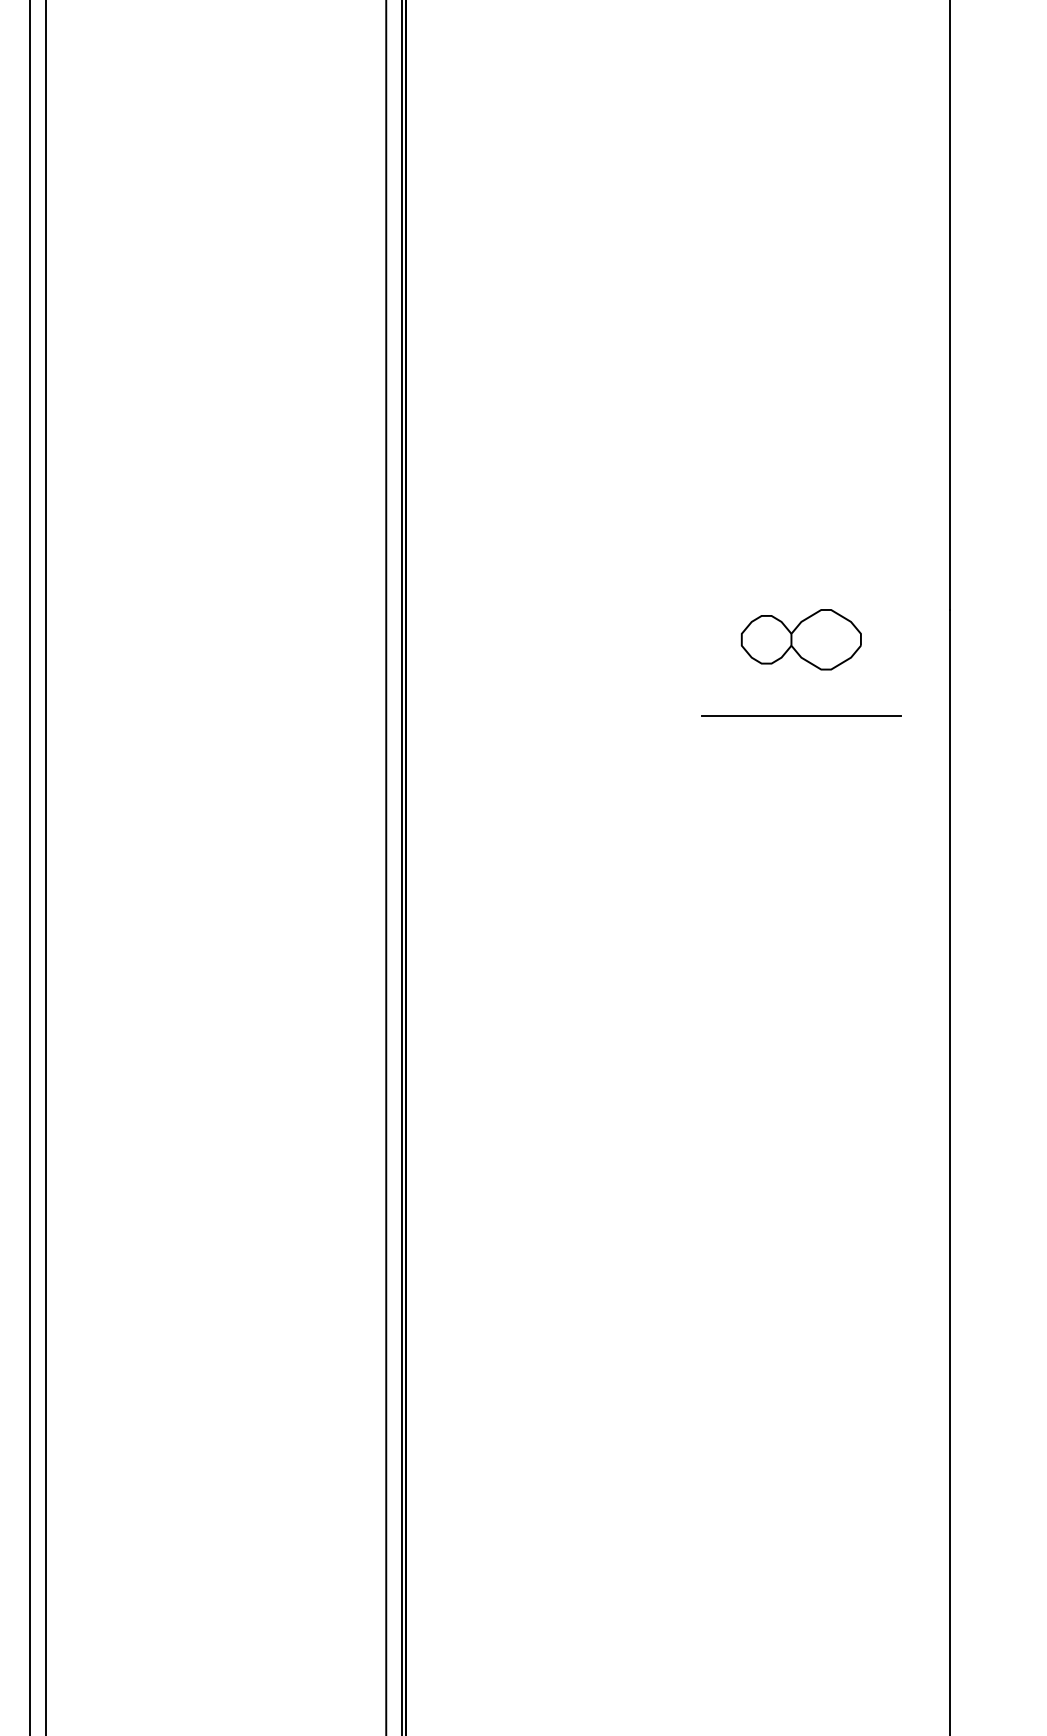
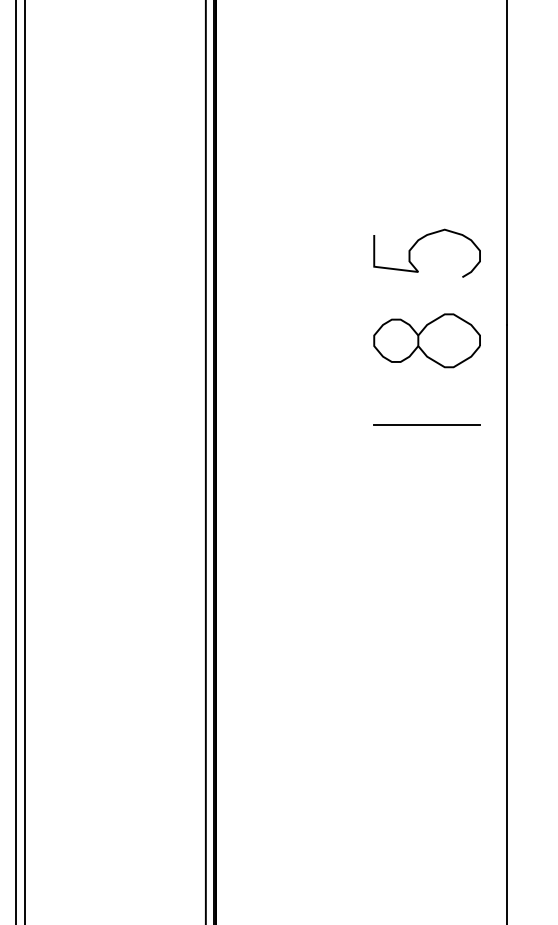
curve: (781, 458) -> (416, 244), added
part: (800, 639) -> (426, 340), size x1.67
line: (800, 714) -> (426, 424), moved

